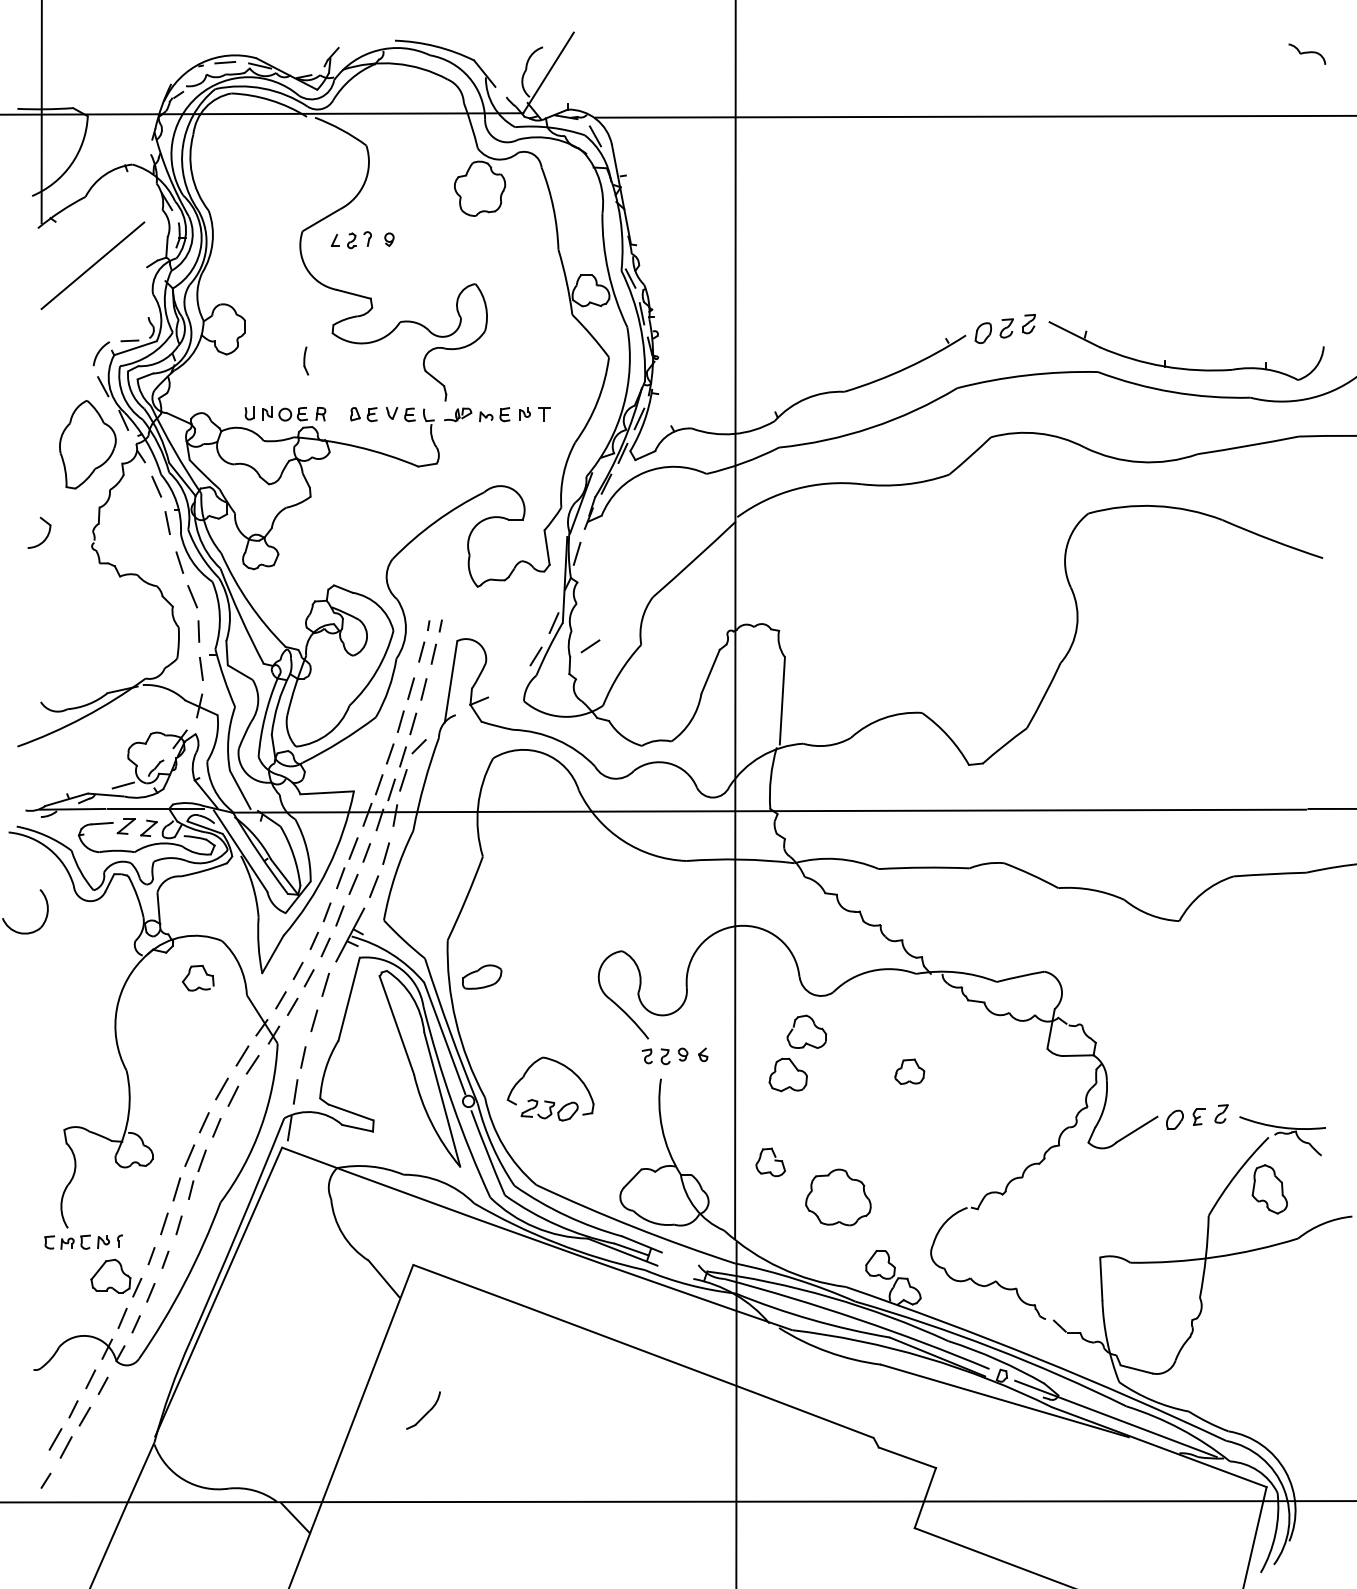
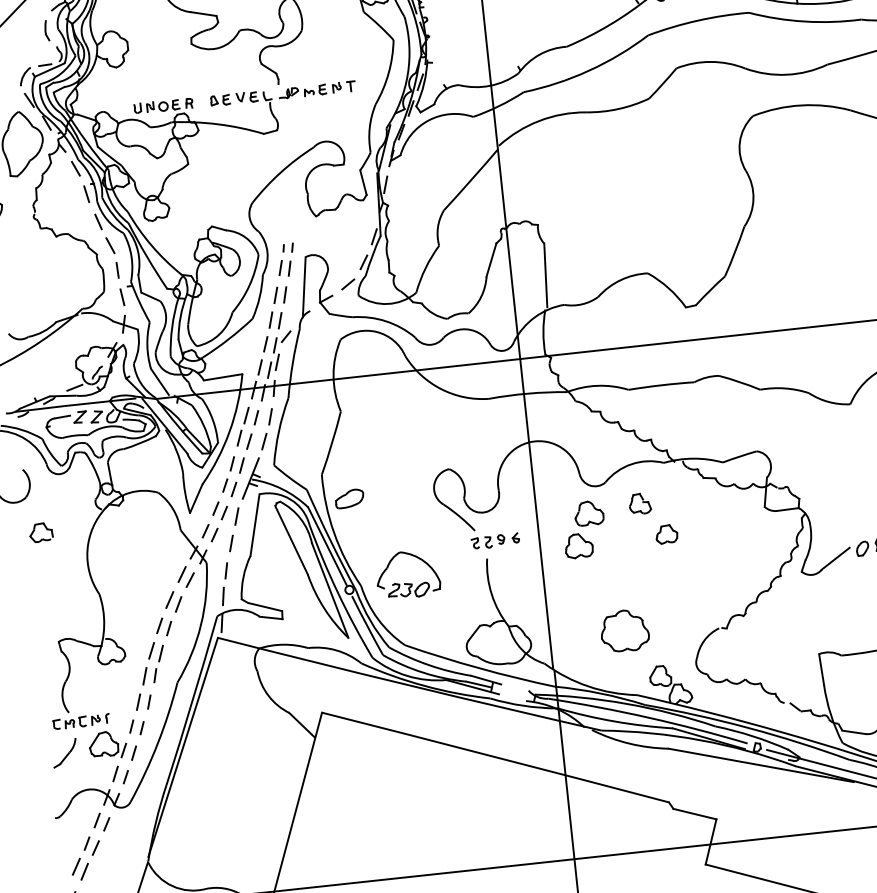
part: (306, 360) -> (47, 30), moved
line: (590, 646) -> (348, 284), moved
part: (198, 986) -> (42, 538), moved
part: (770, 1162) -> (639, 503), moved
part: (423, 1410) -> (64, 753), moved

